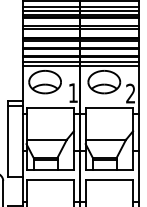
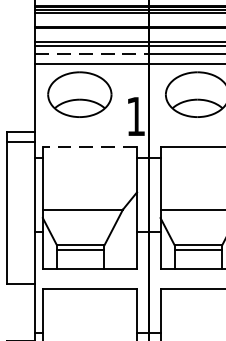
line: (51, 61) -> (92, 53), solid -> dashed
line: (50, 108) -> (90, 147), solid -> dashed

